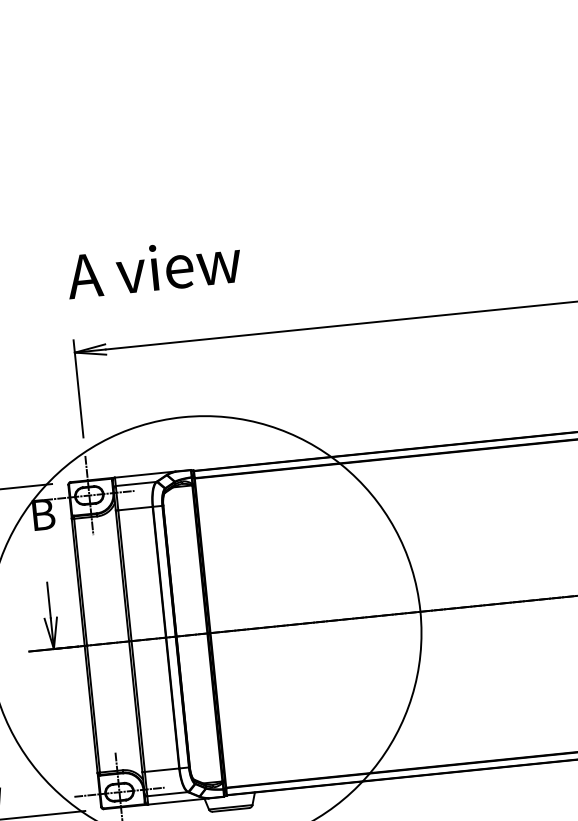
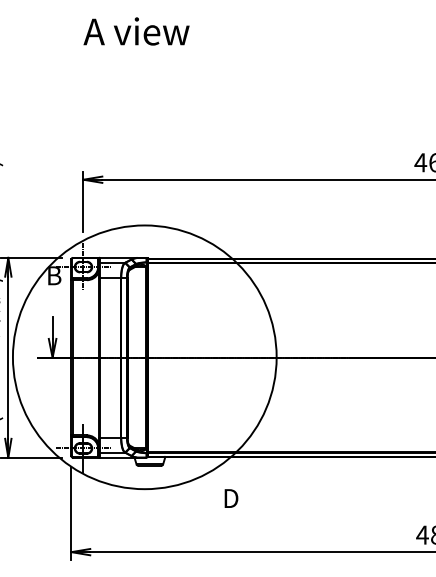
text: (153, 268) -> (136, 31), moved

